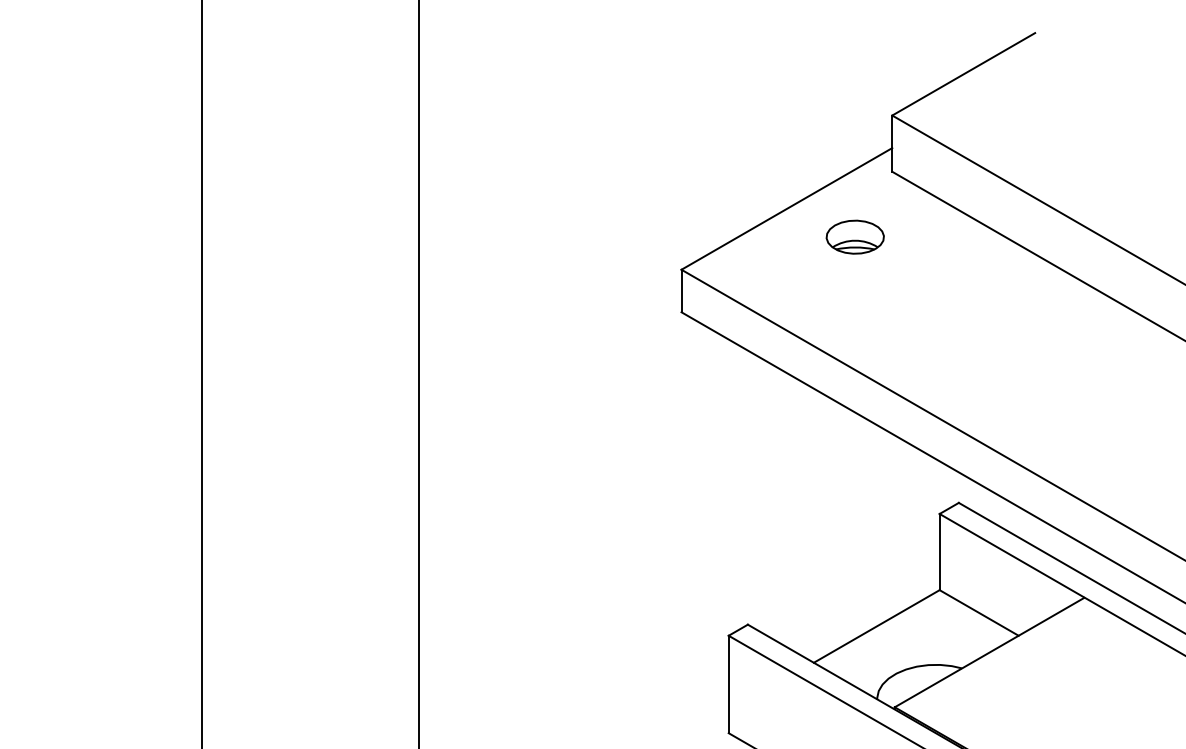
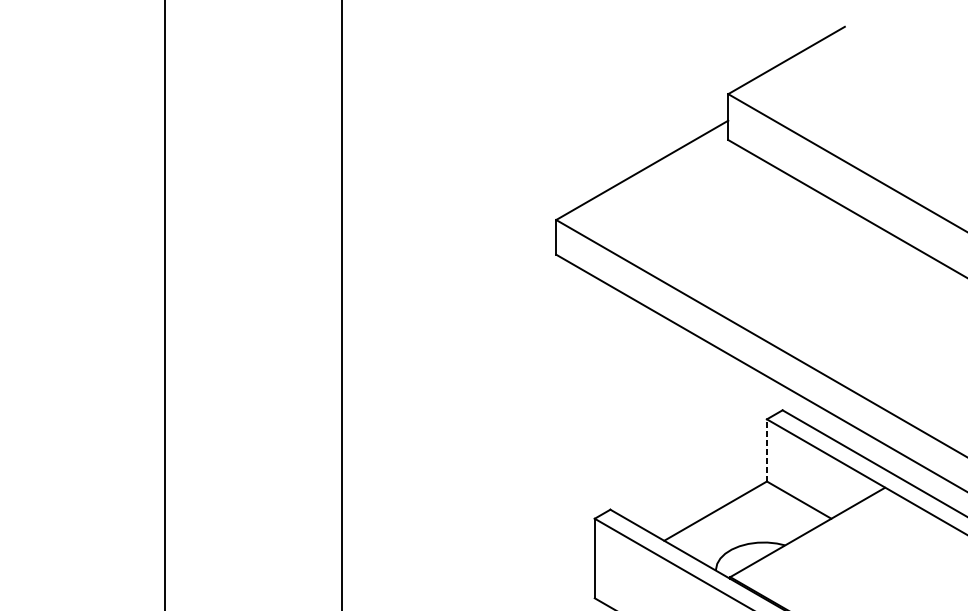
part: (854, 236) -> (697, 192), removed
line: (939, 551) -> (766, 449), solid -> dashed

